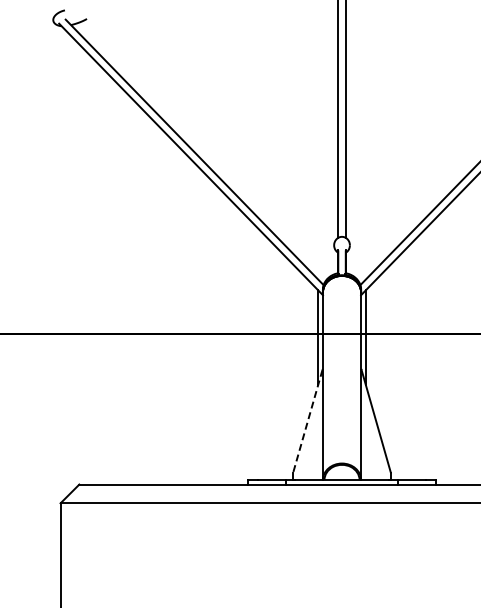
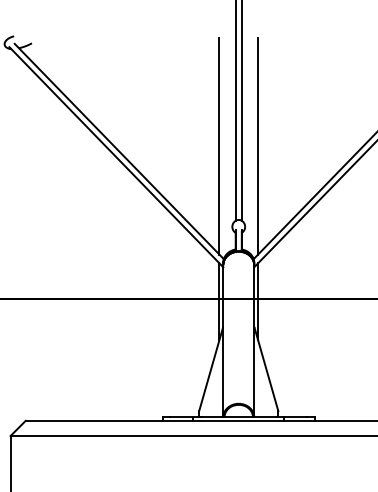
line: (318, 145) -> (219, 145), added
line: (365, 145) -> (257, 145), added
line: (307, 421) -> (210, 369), dashed -> solid

